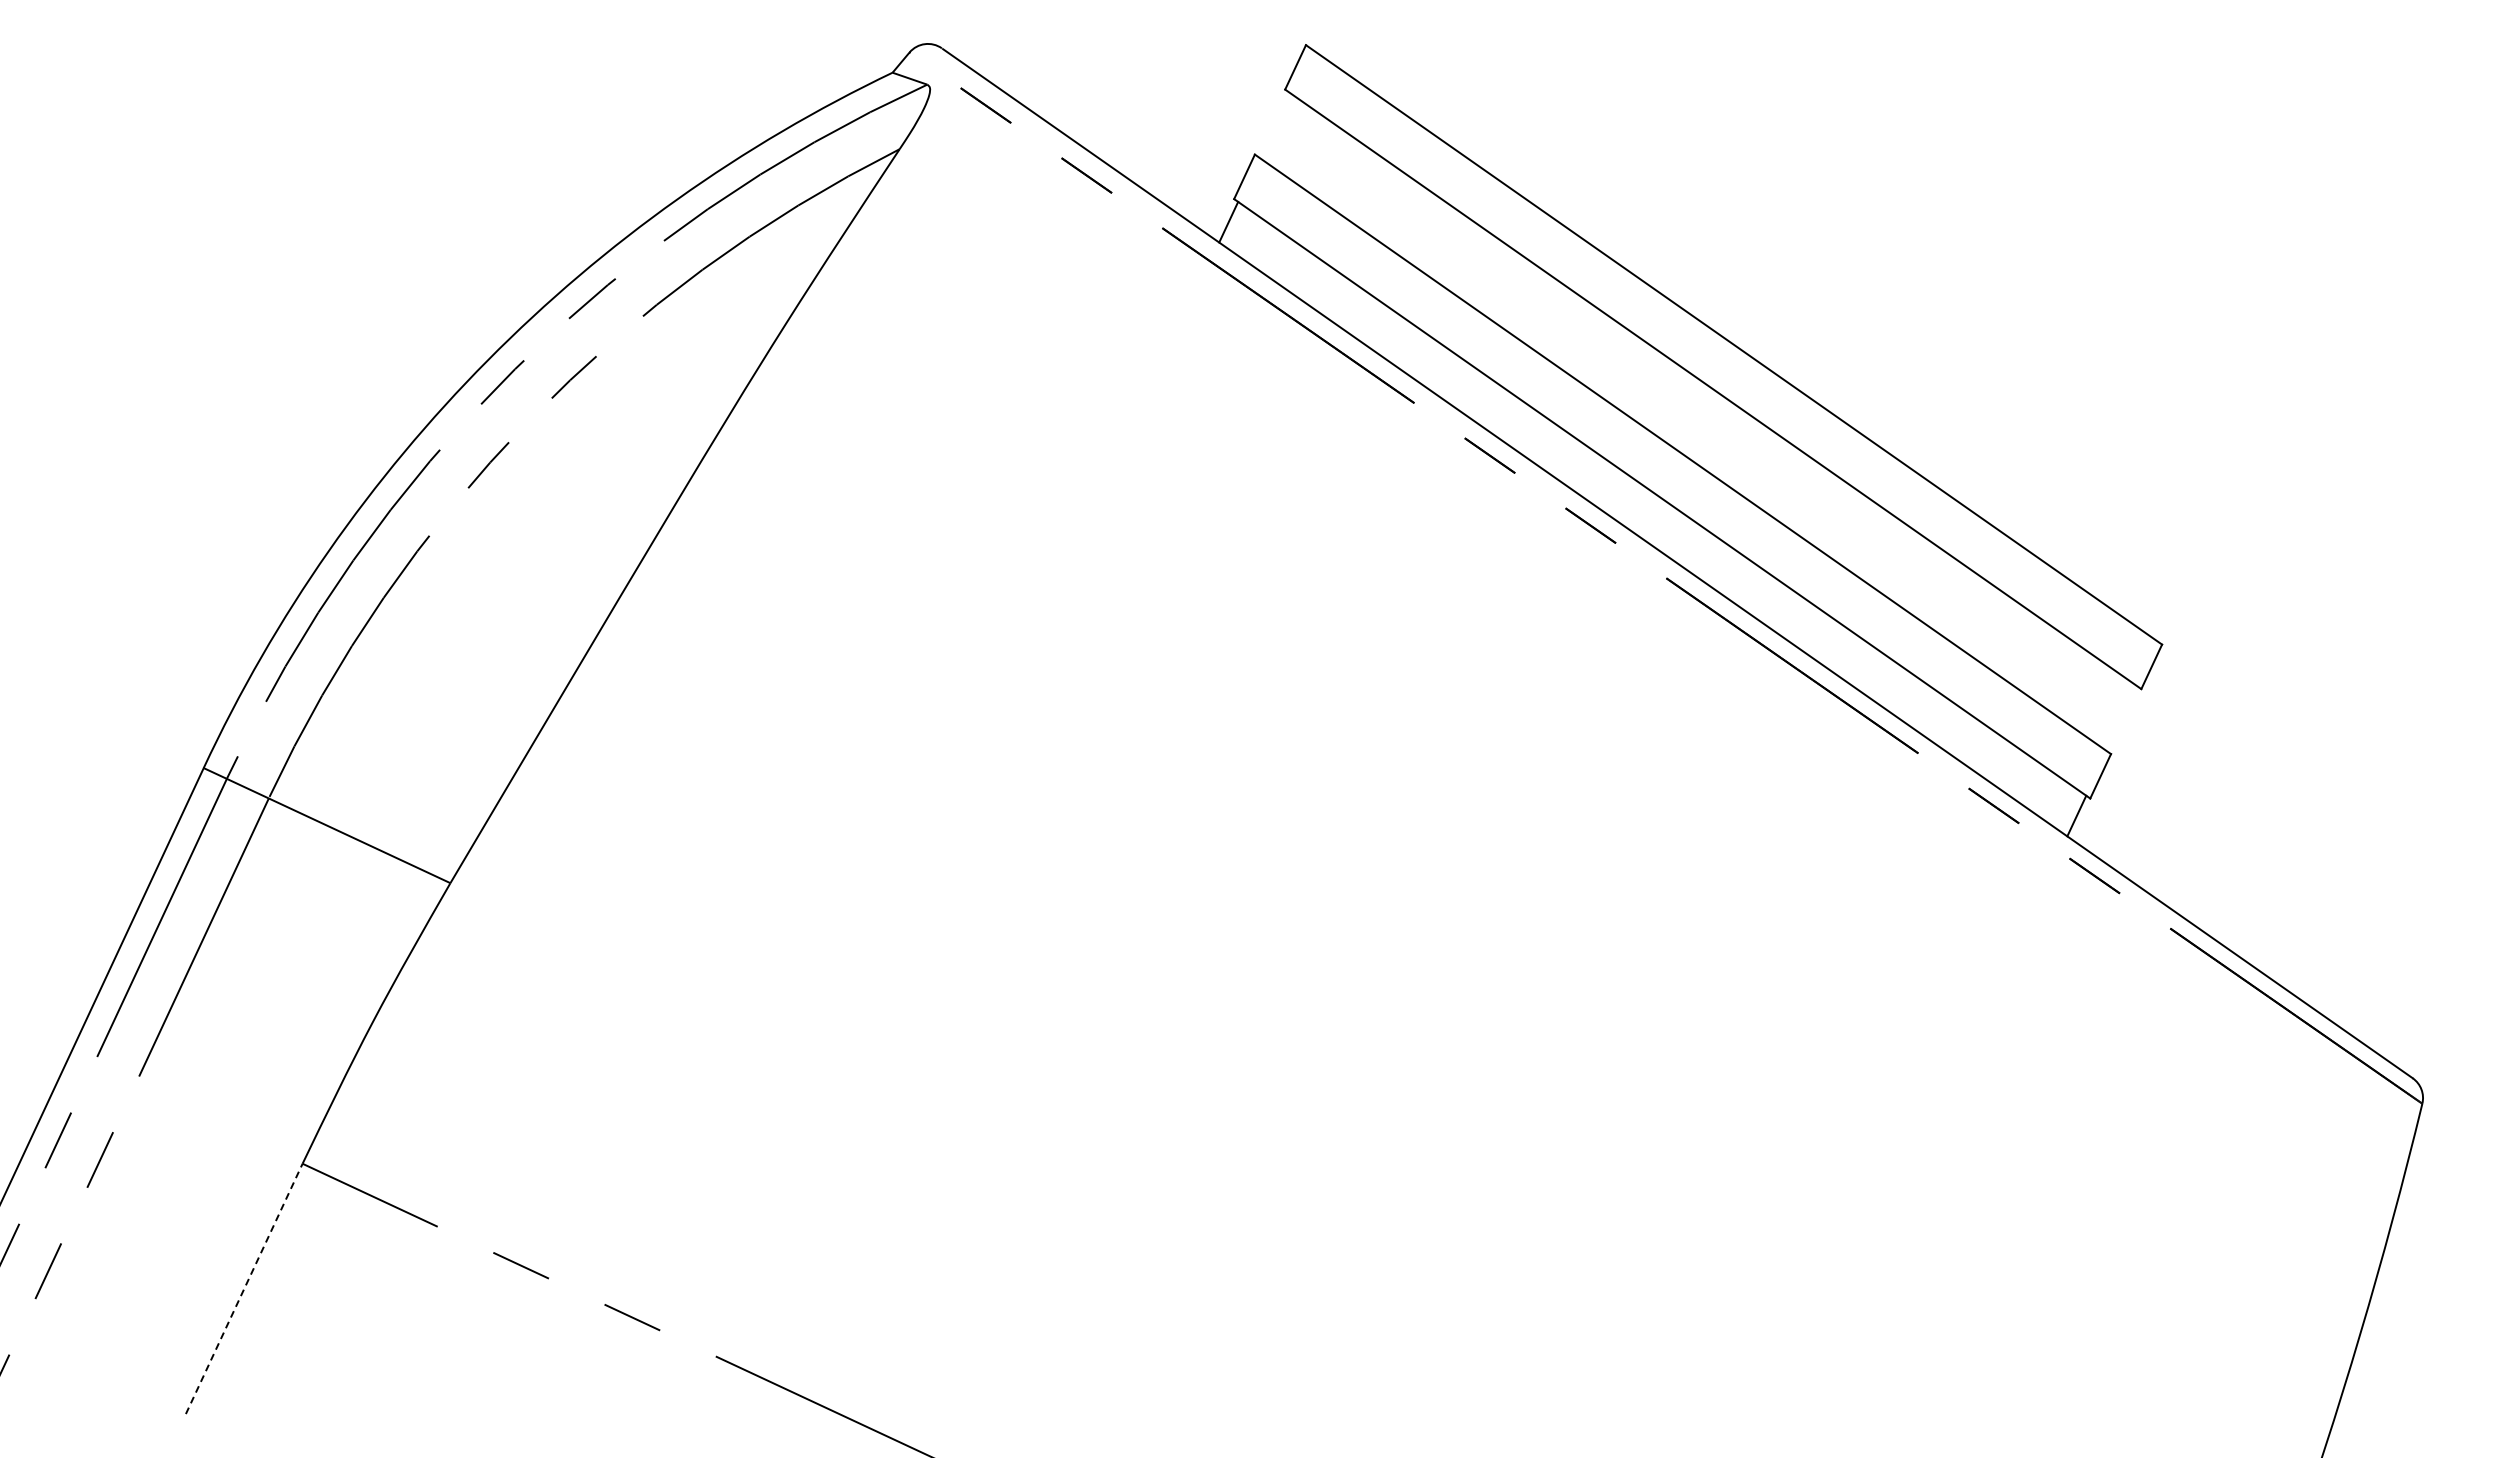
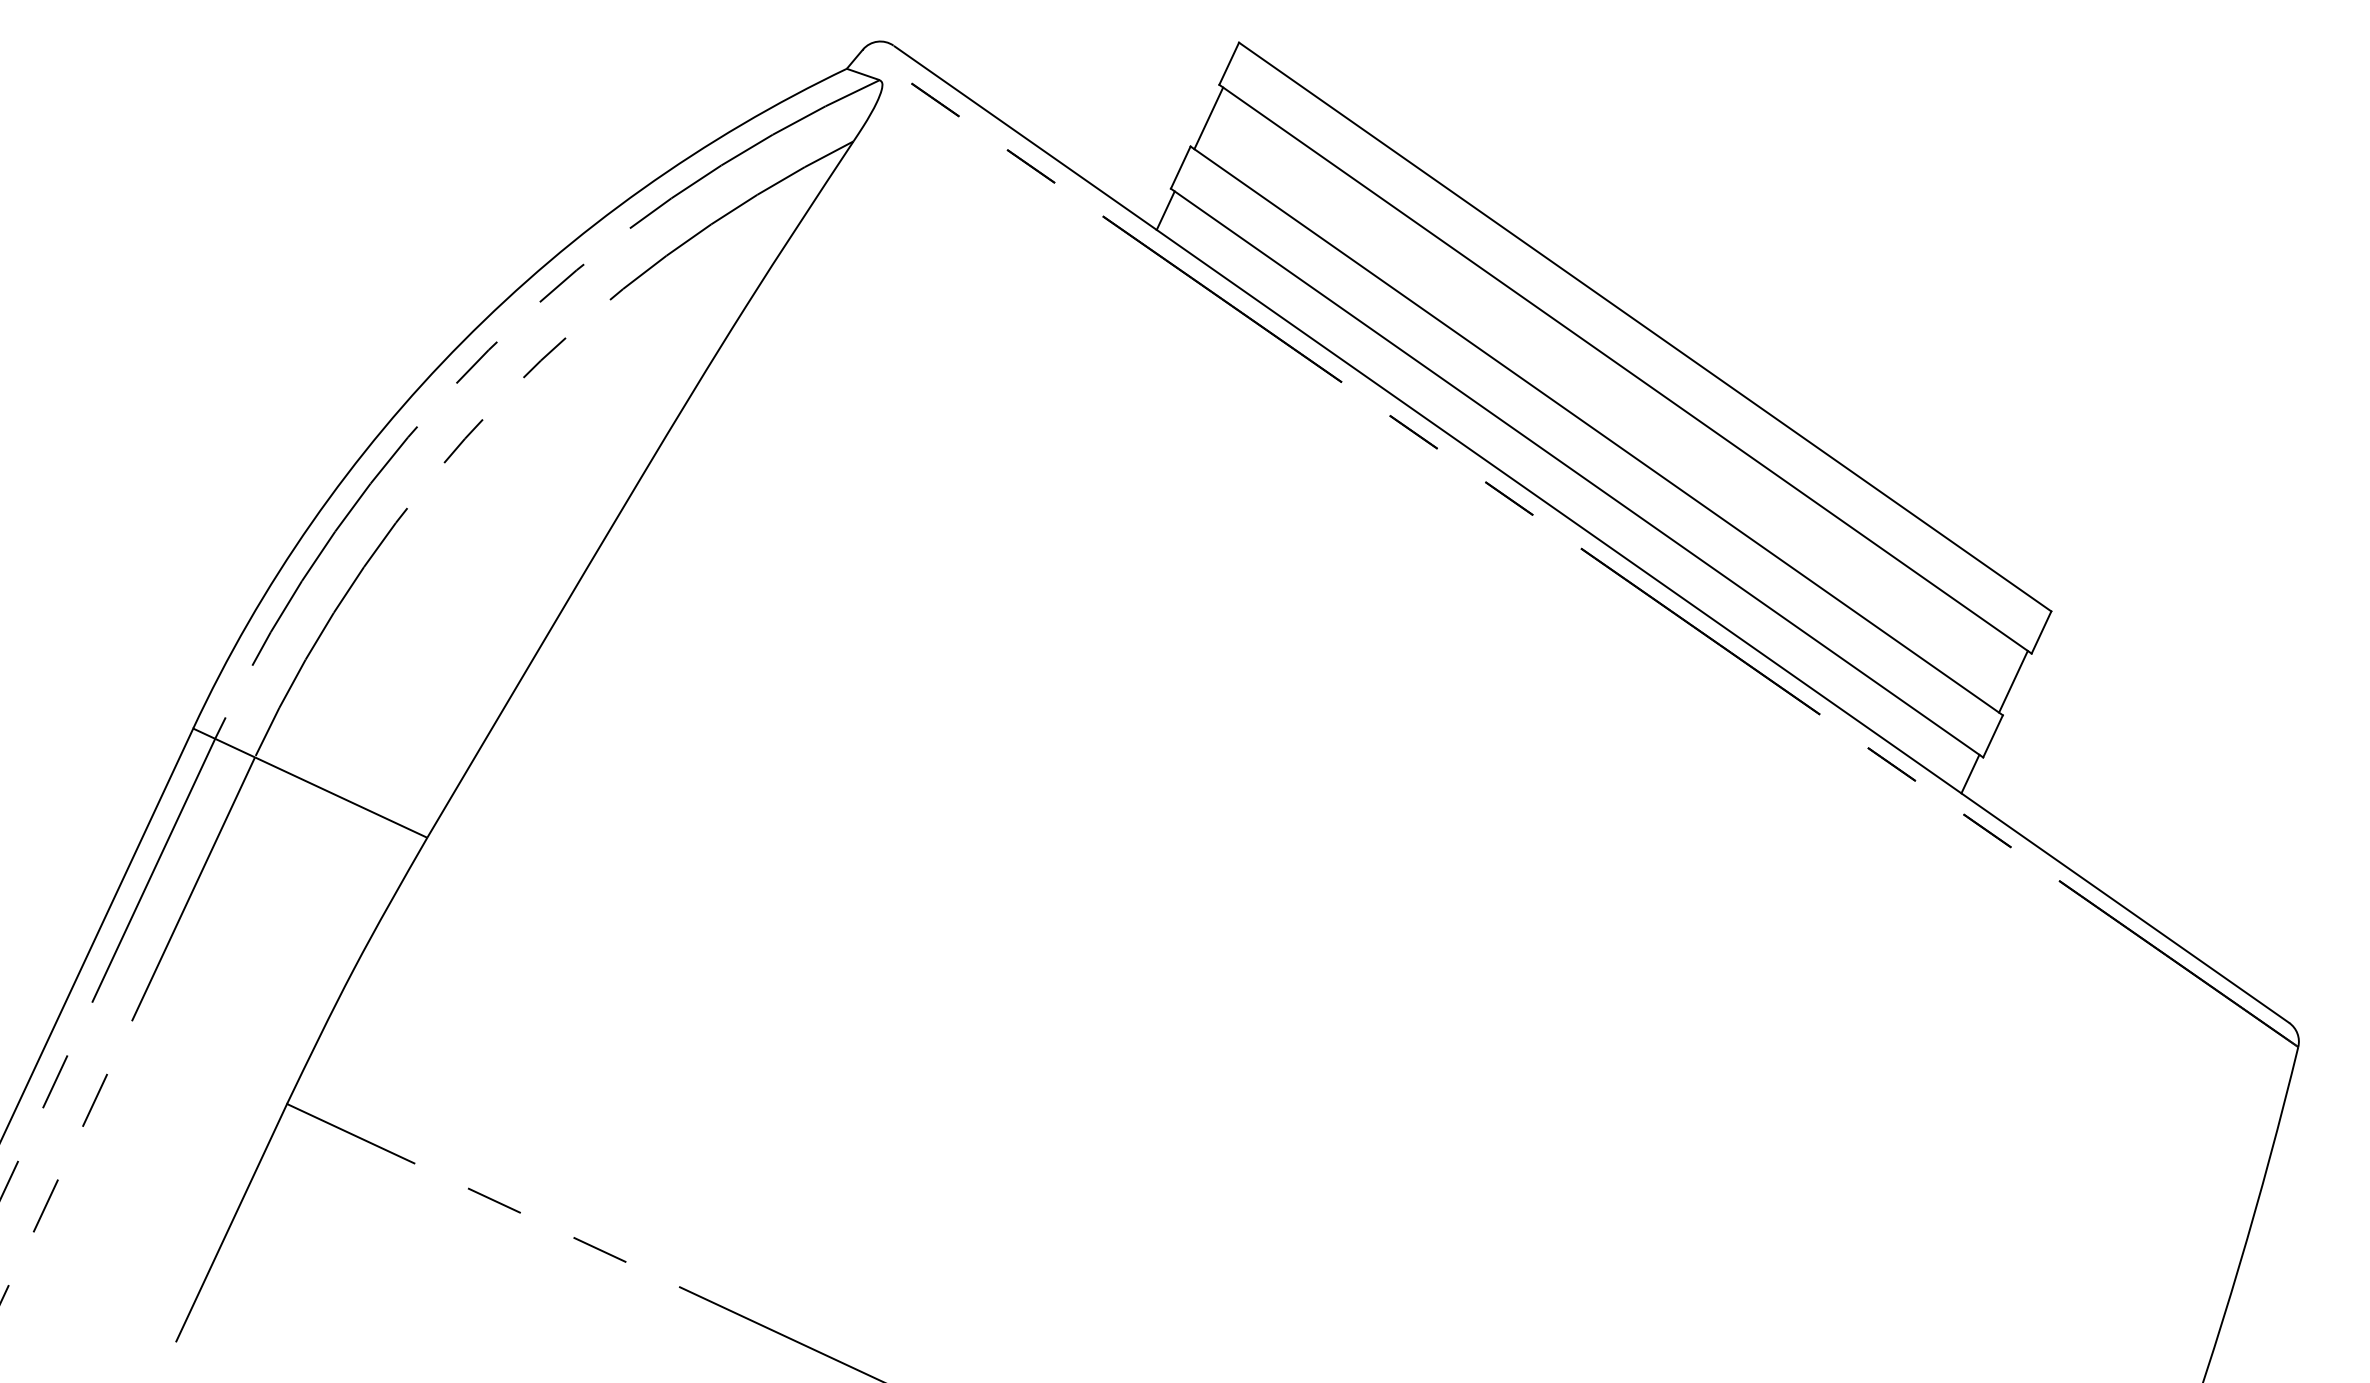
line: (1273, 124) -> (1208, 117), added
line: (2122, 718) -> (2013, 681), added
line: (244, 1288) -> (231, 1222), dashed -> solid

